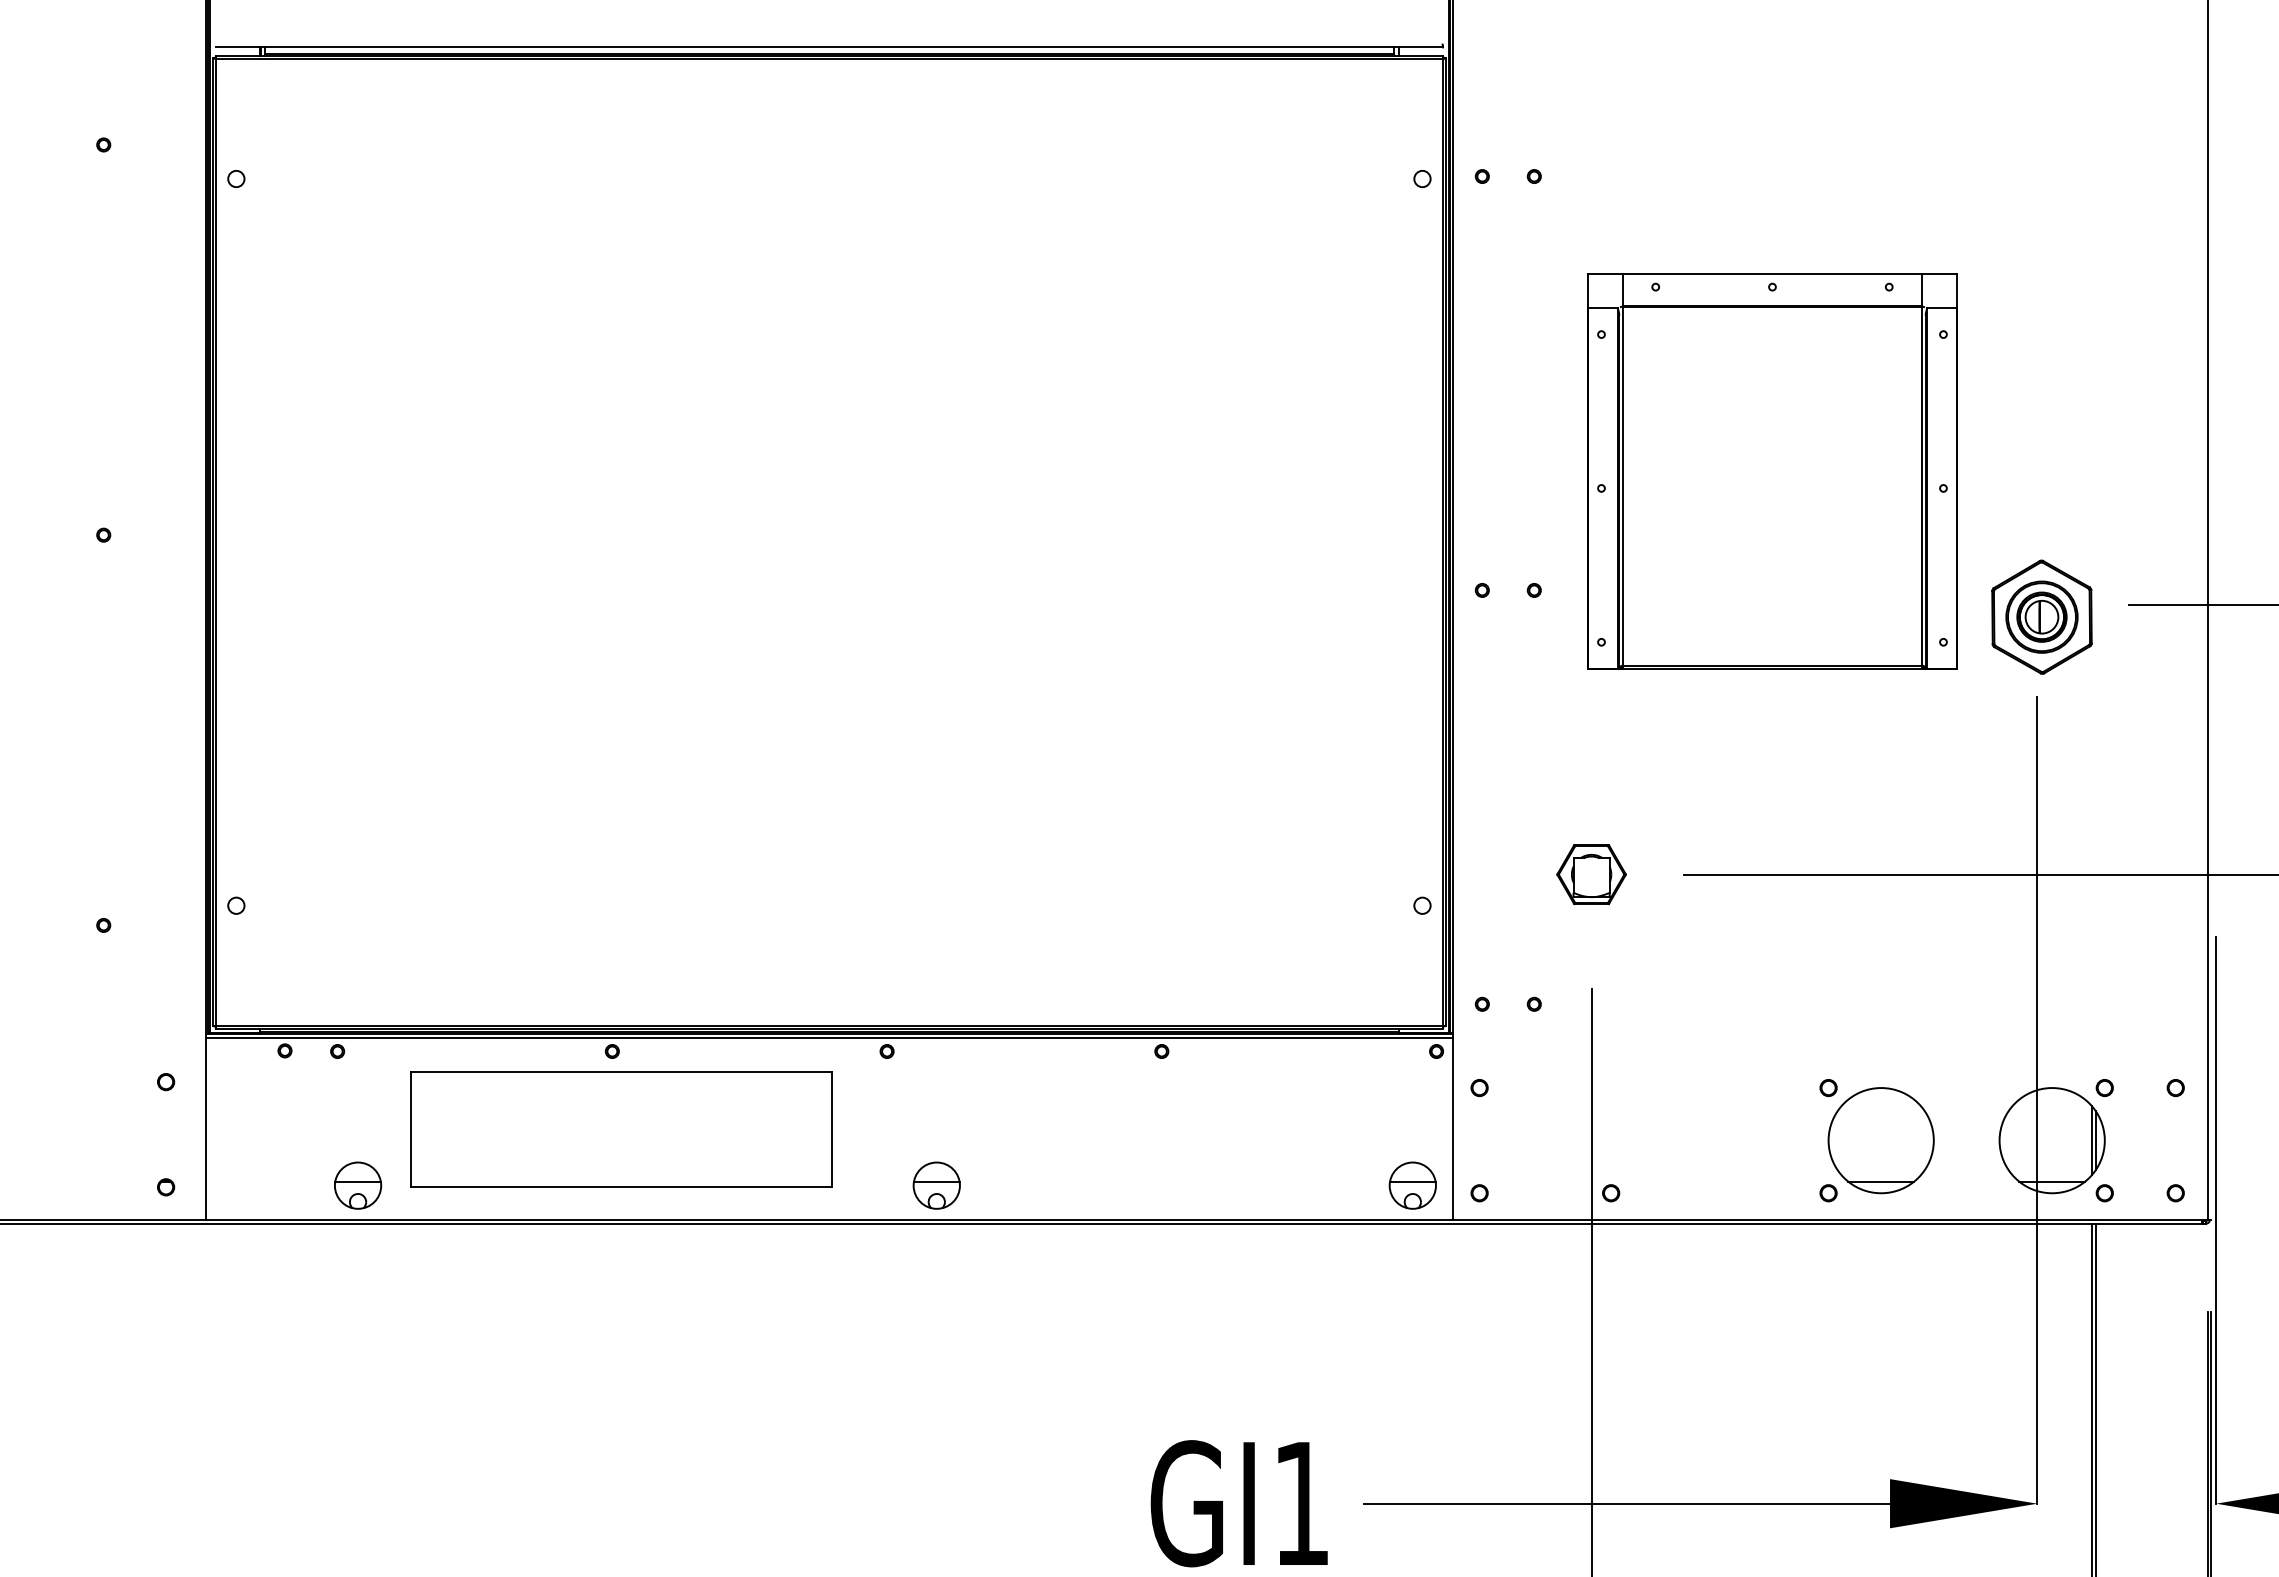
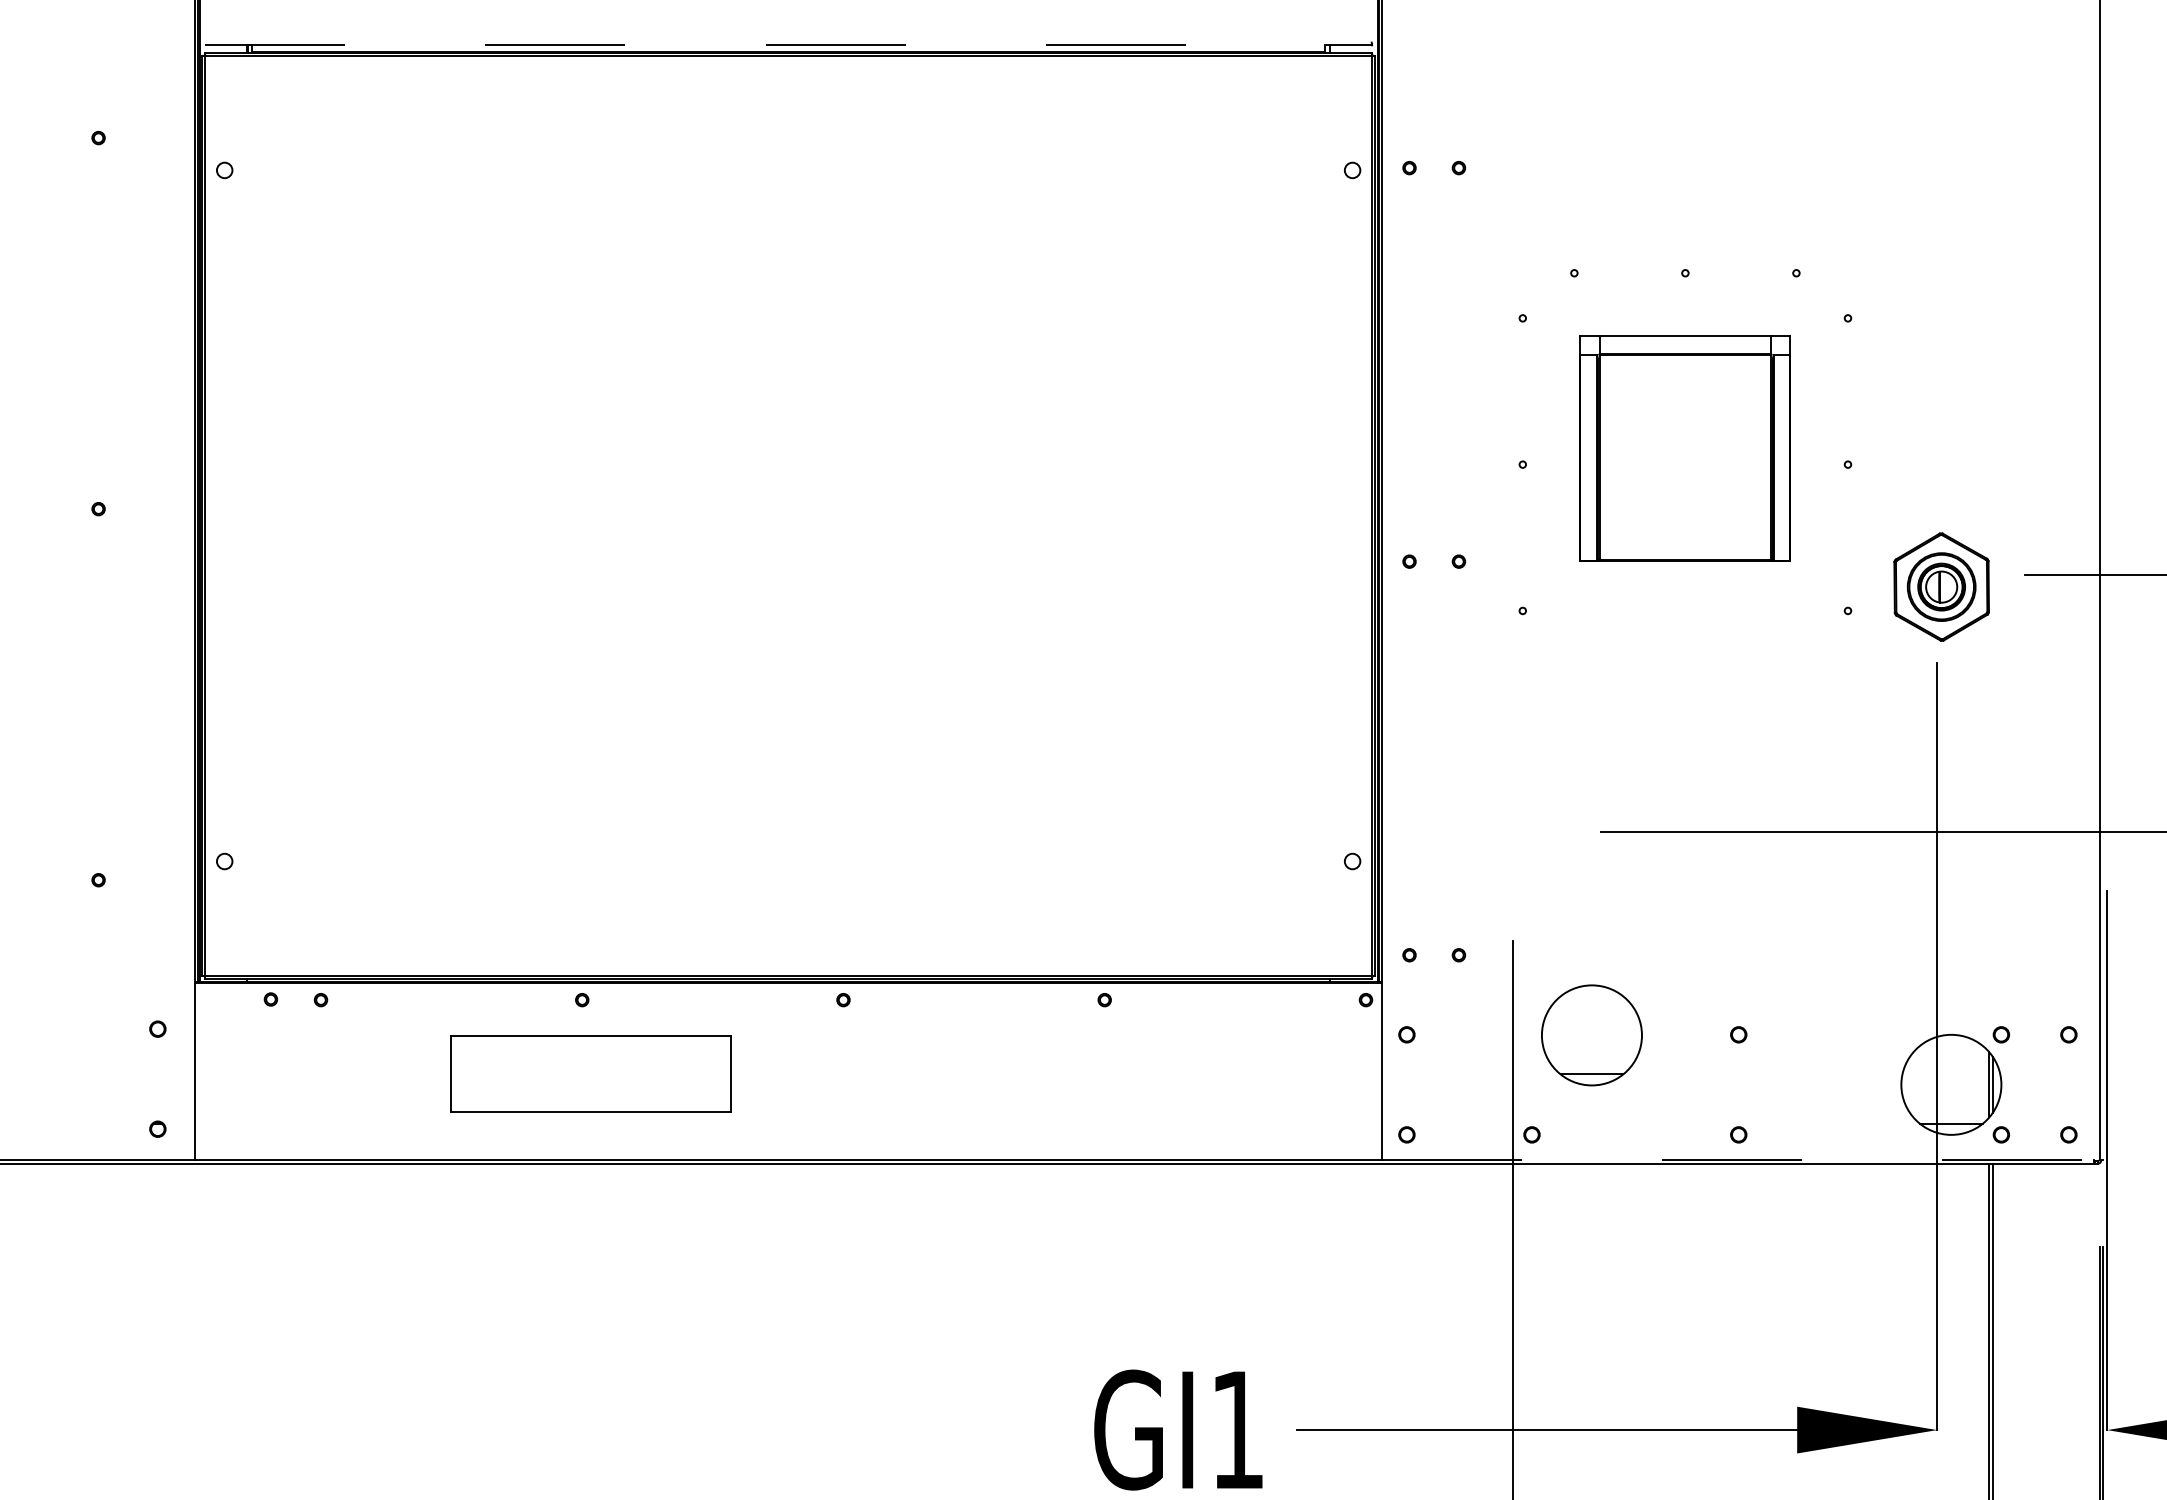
line: (829, 47) -> (788, 45), solid -> dashed
part: (1772, 471) -> (1685, 448), size x0.6
part: (1591, 874) -> (1513, 831), removed
line: (829, 1038) -> (788, 987), removed
part: (621, 1129) -> (590, 1074), size x0.7
part: (1880, 1140) -> (1591, 1035), moved
part: (358, 1185) -> (340, 1127), removed
part: (936, 1185) -> (890, 1127), removed
part: (1412, 1185) -> (1343, 1127), removed
line: (1830, 1219) -> (1740, 1159), solid -> dashed

